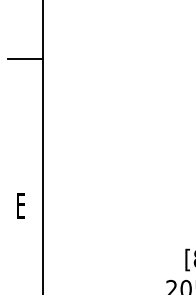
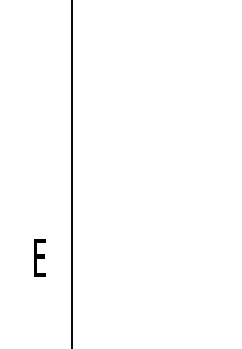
line: (25, 58) -> (46, 43), removed

